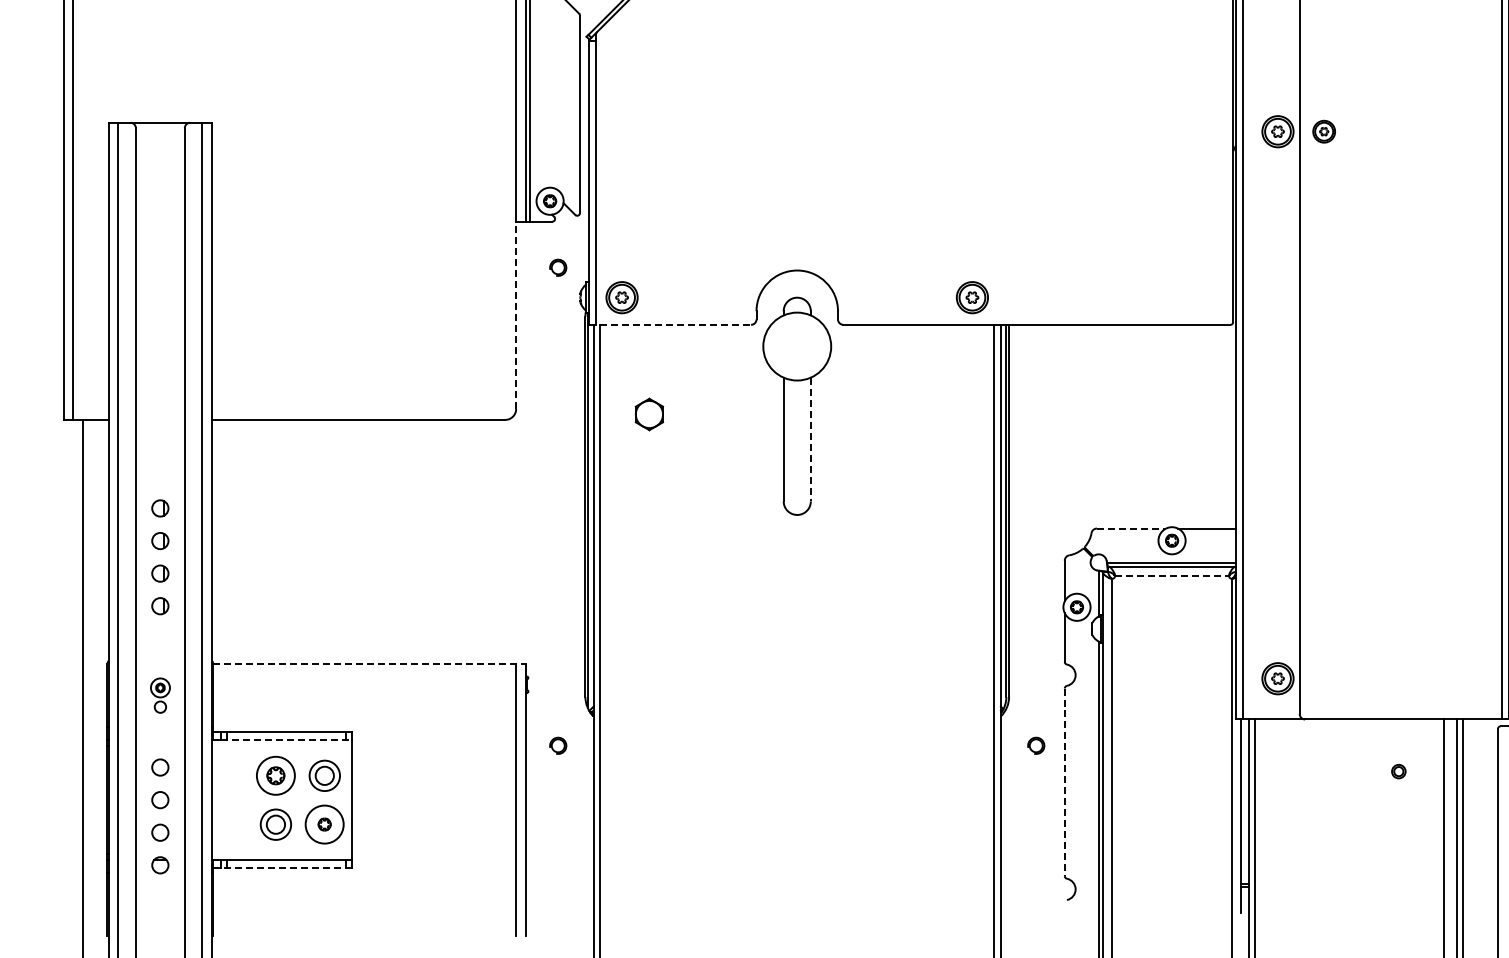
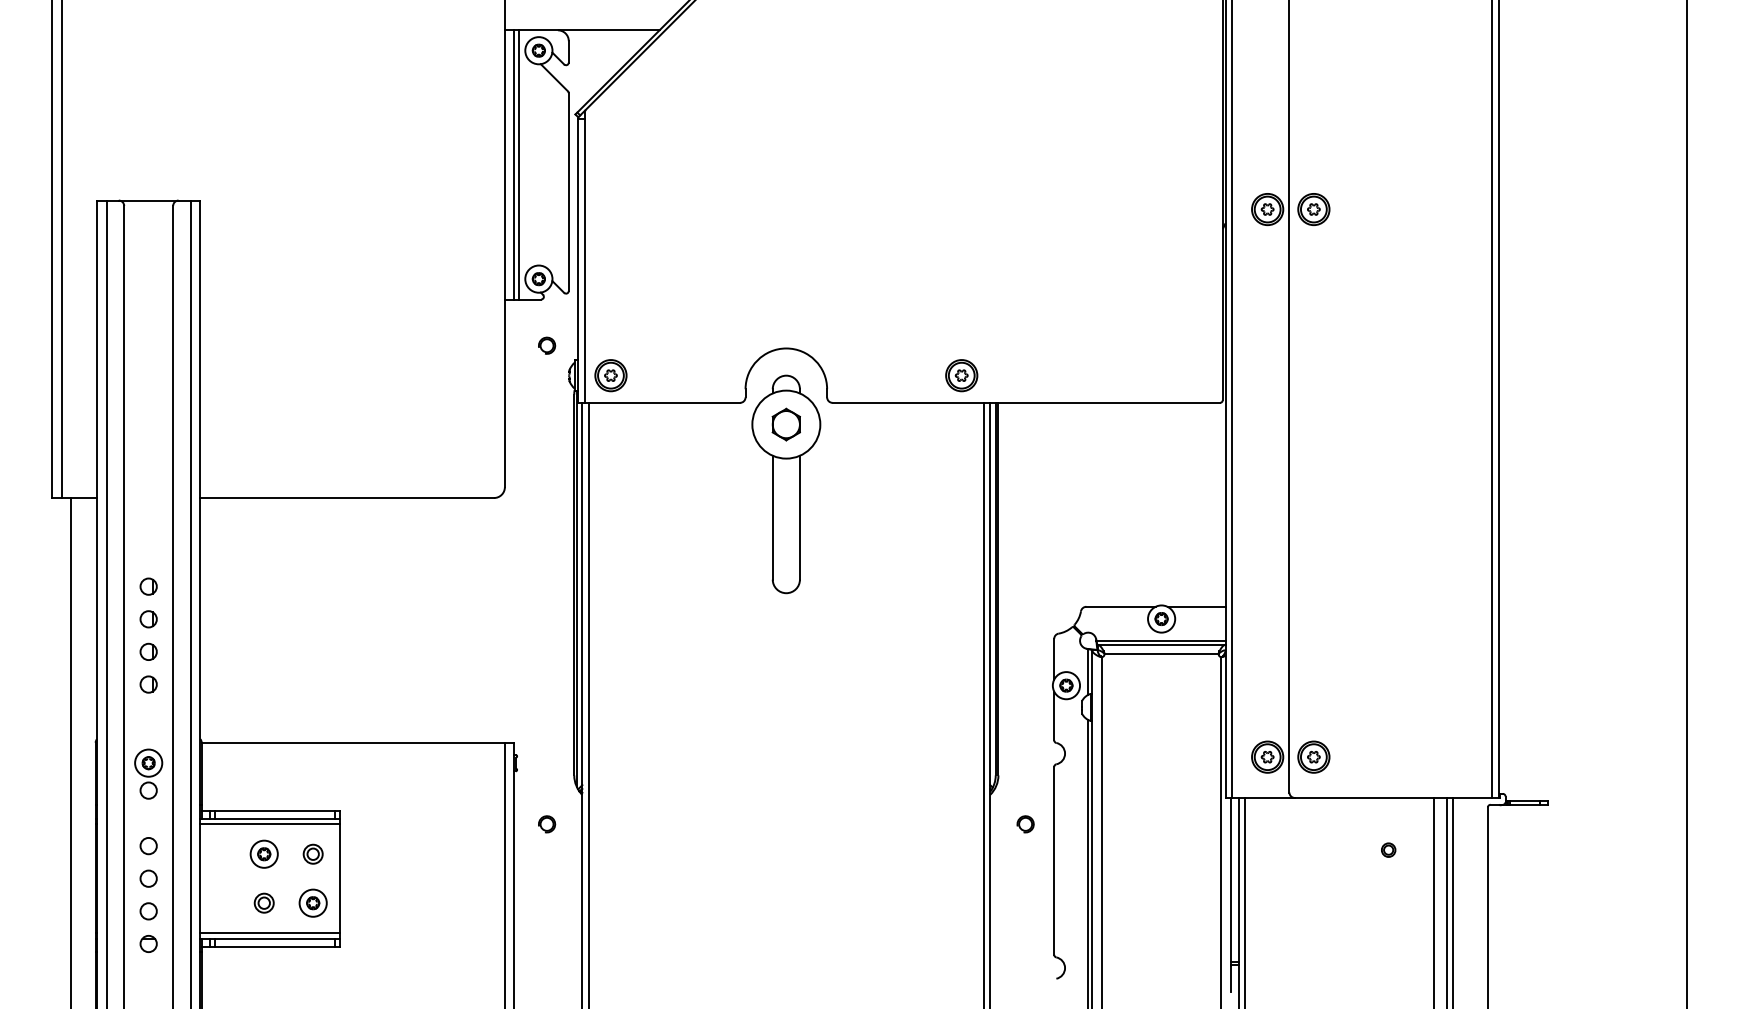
part: (1323, 131) -> (1313, 209), size x1.43
line: (515, 315) -> (504, 393), dashed -> solid
line: (670, 324) -> (659, 402), dashed -> solid
part: (648, 414) -> (785, 424), moved
line: (810, 439) -> (799, 517), dashed -> solid
line: (1132, 528) -> (1121, 606), dashed -> solid
line: (1172, 576) -> (1162, 654), dashed -> solid
line: (369, 664) -> (358, 742), dashed -> solid
part: (1323, 678) -> (1313, 756), added
part: (160, 695) -> (148, 773), size x1.43
line: (287, 739) -> (275, 818), dashed -> solid
line: (282, 745) -> (270, 824), added
part: (275, 774) -> (263, 853), size x0.71
part: (323, 774) -> (312, 853), size x0.62
line: (1065, 781) -> (1054, 860), dashed -> solid
part: (275, 823) -> (263, 902), size x0.62
circle: (323, 823) -> (312, 902), size x0.71
line: (282, 854) -> (270, 933), added
line: (286, 867) -> (274, 946), dashed -> solid

